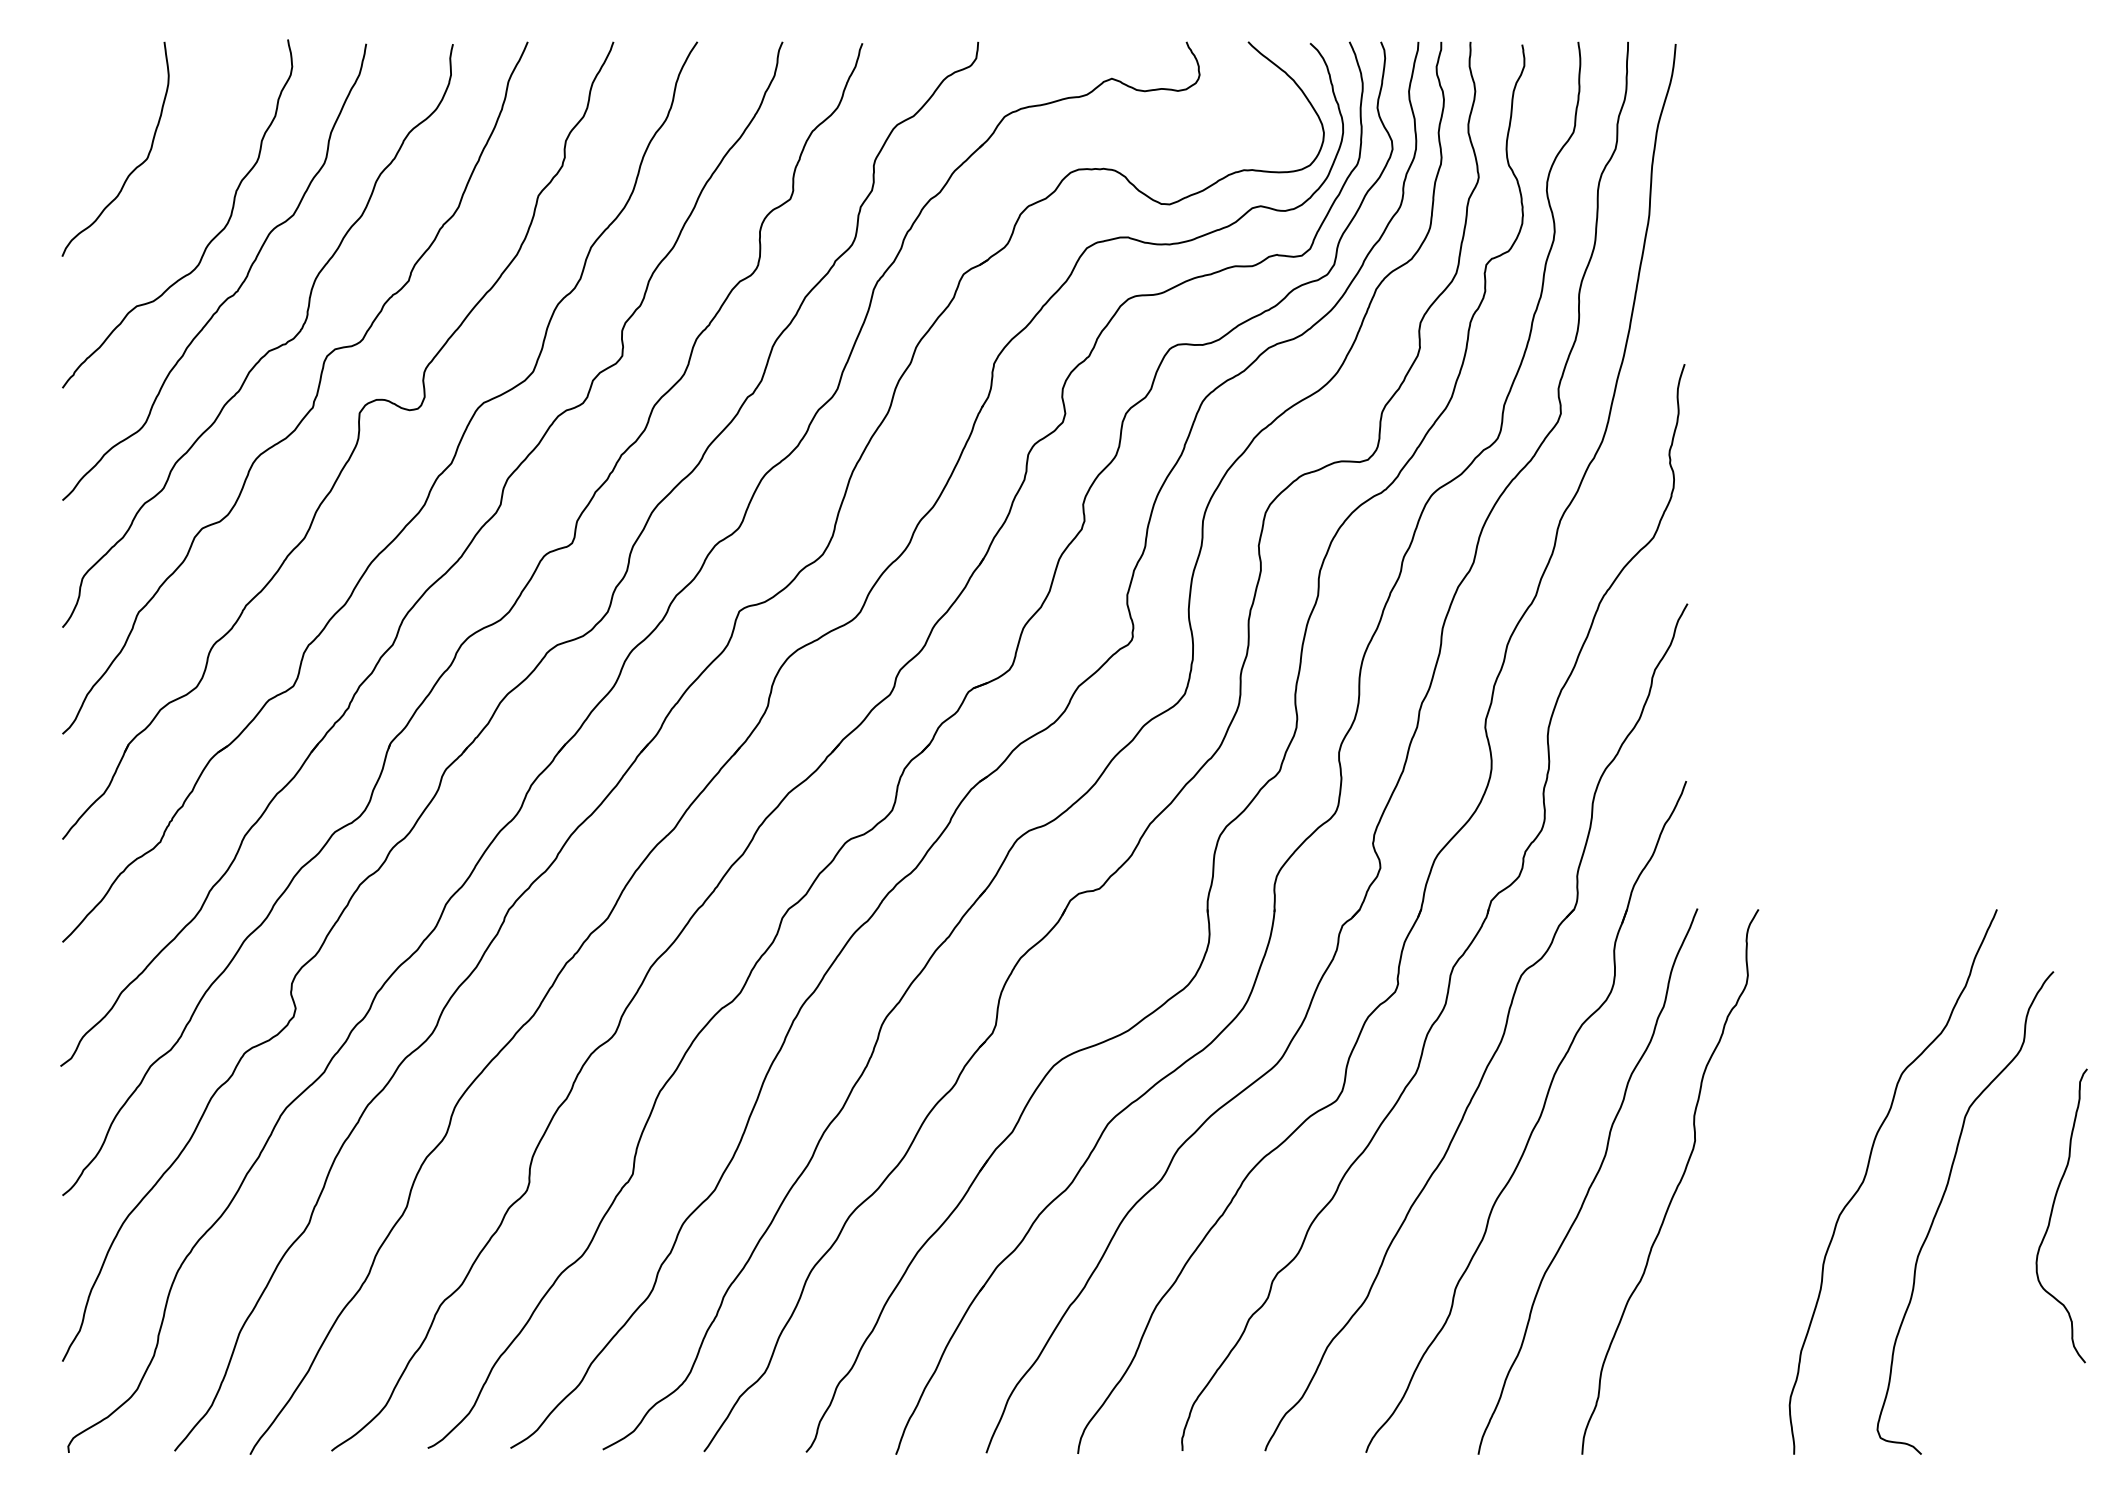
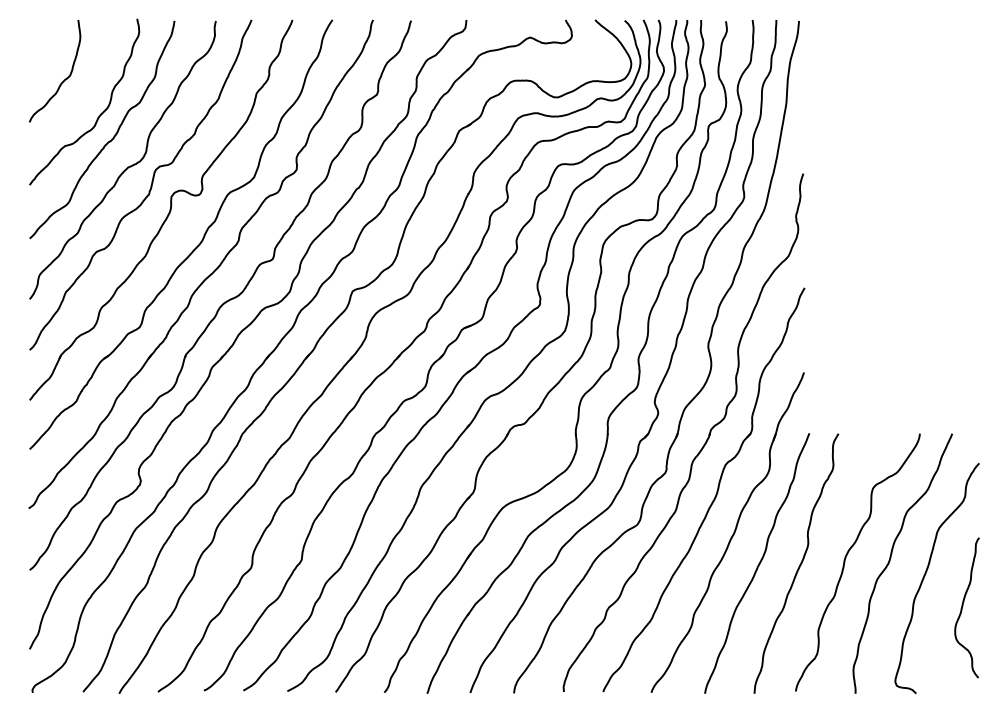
curve: (1775, 1171) -> (846, 558), added
curve: (2054, 1213) -> (963, 606), moved

